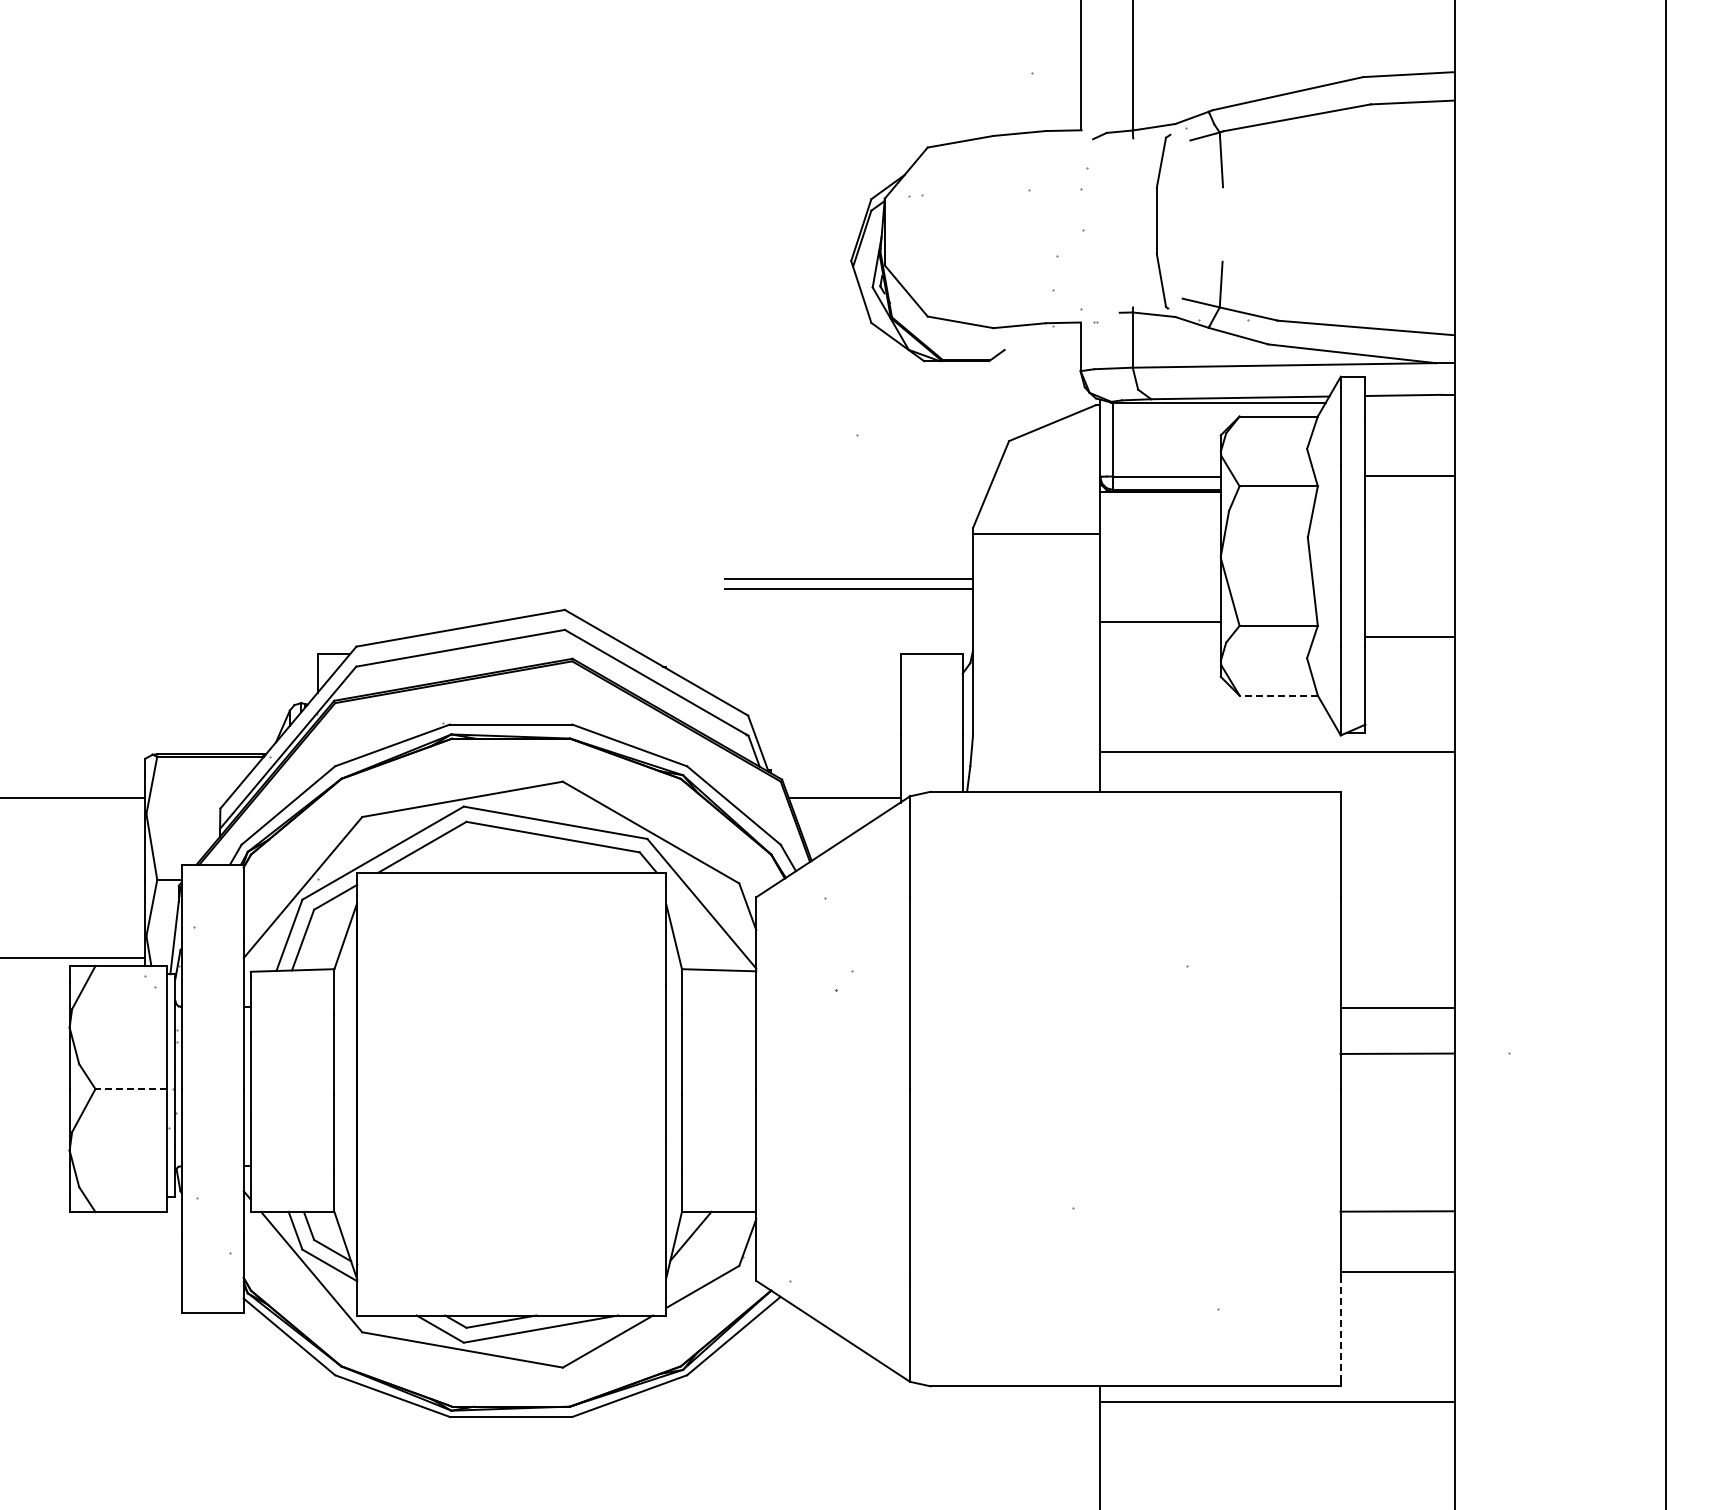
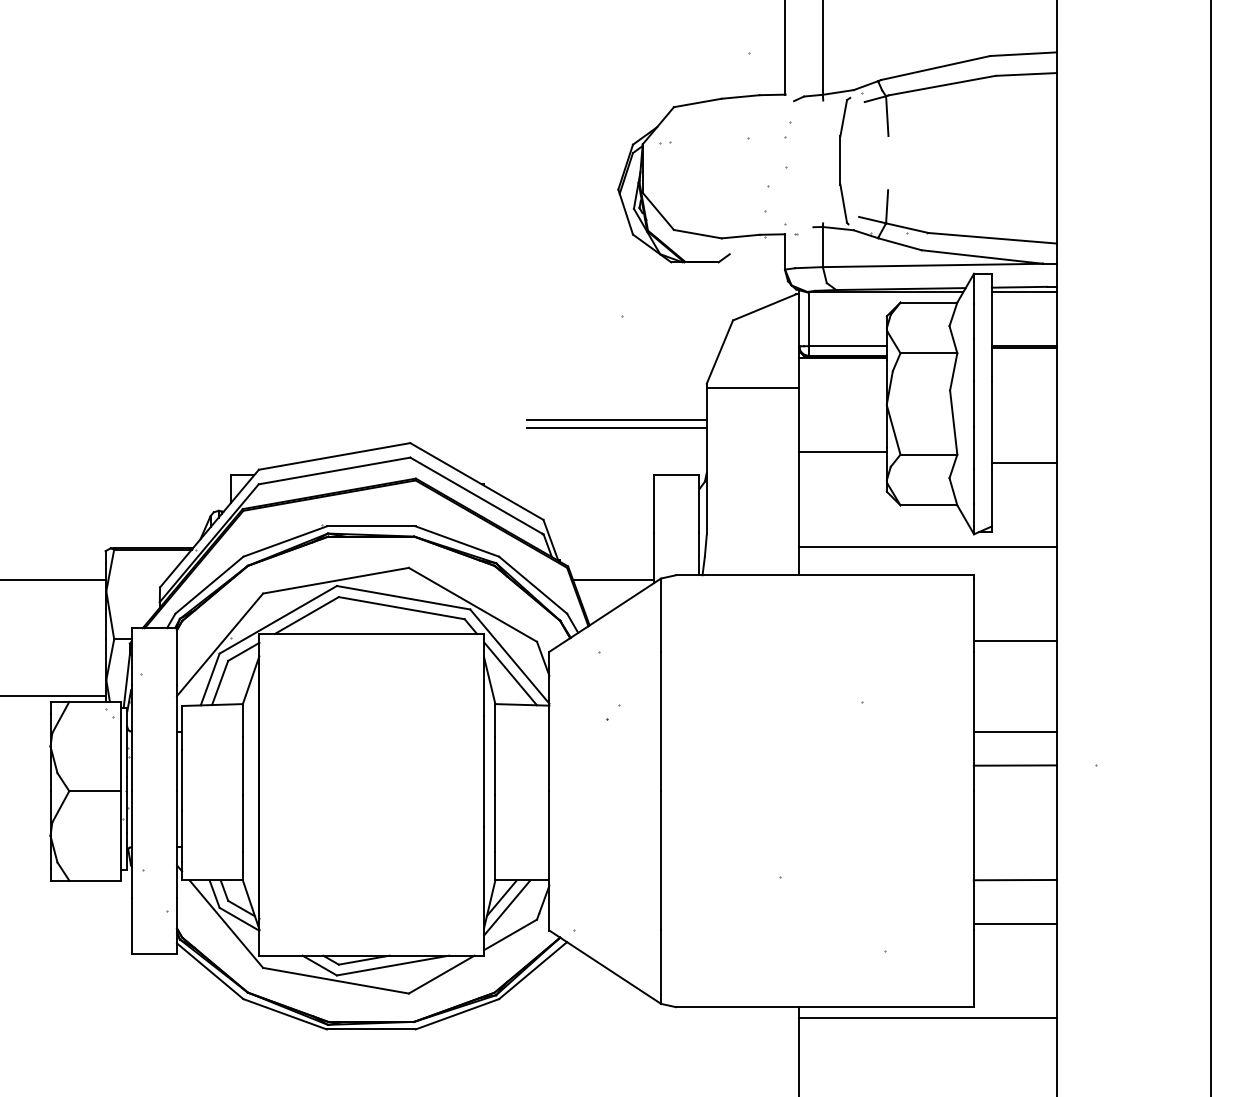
line: (1409, 402) -> (1023, 292), added
line: (1409, 479) -> (1023, 348), added
line: (1278, 695) -> (928, 505), dashed -> solid
line: (1397, 882) -> (1015, 641), added
line: (702, 927) -> (510, 673), added
line: (131, 1089) -> (95, 791), dashed -> solid
line: (698, 1249) -> (507, 907), added
line: (1340, 1330) -> (973, 966), dashed -> solid

